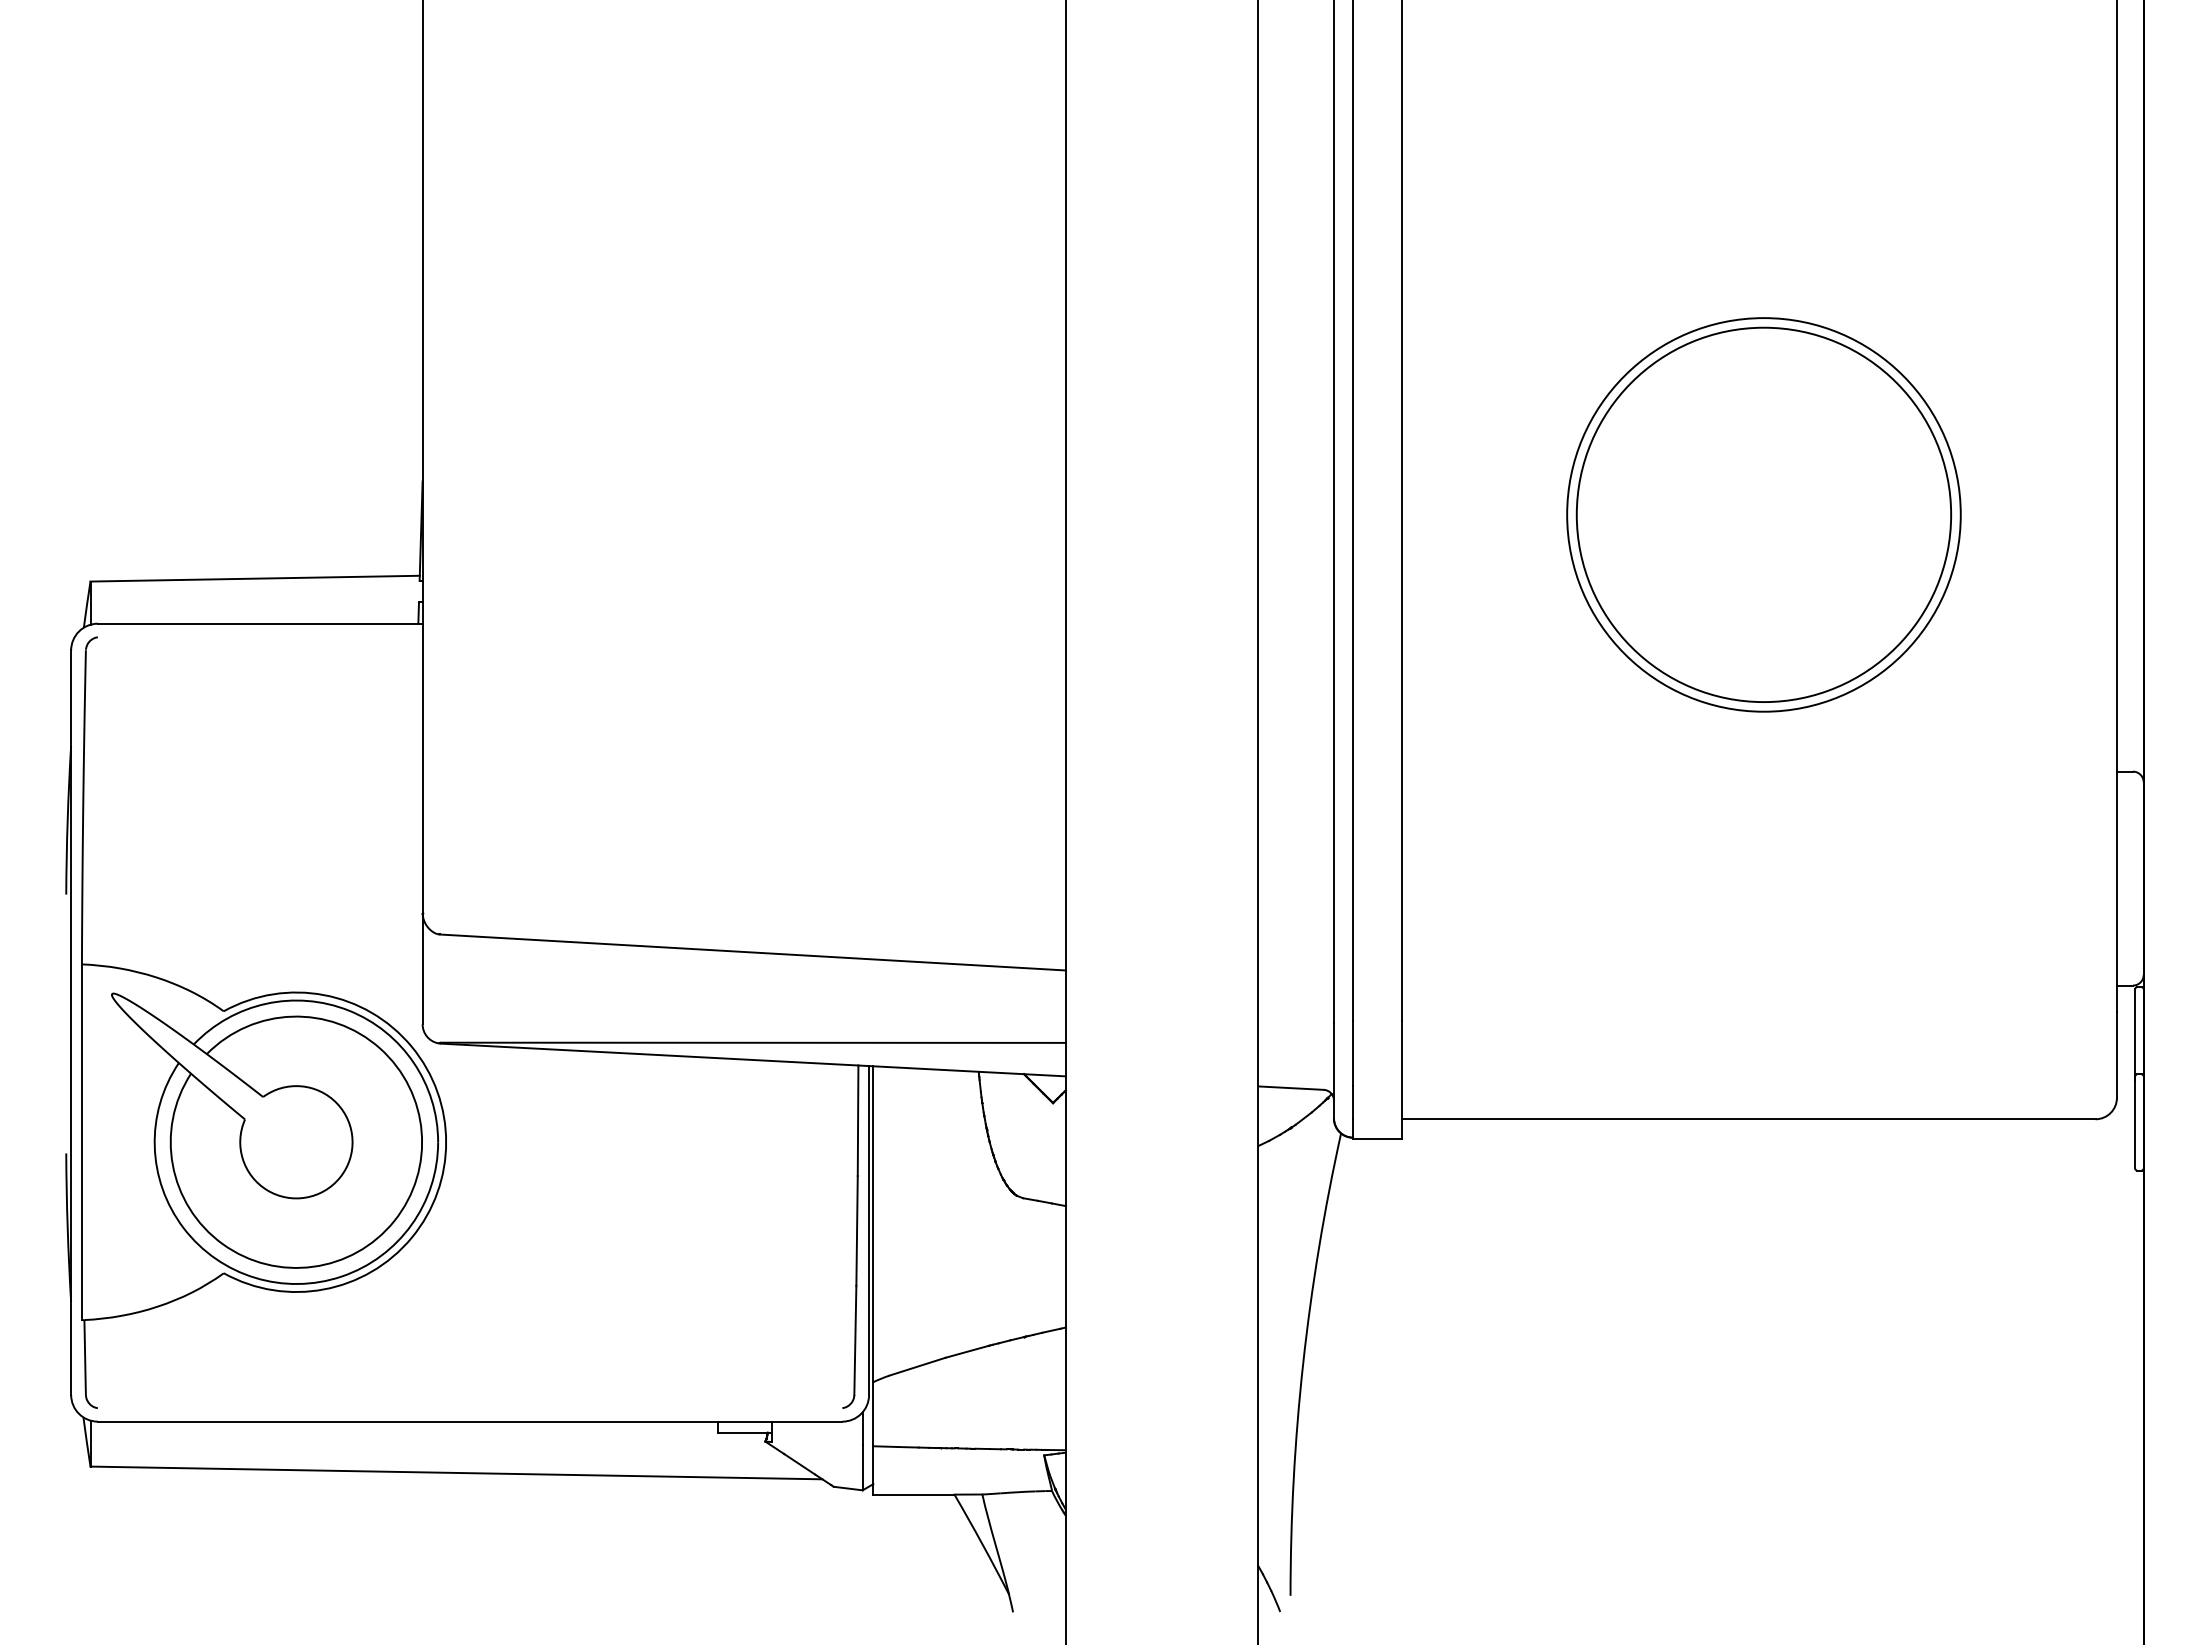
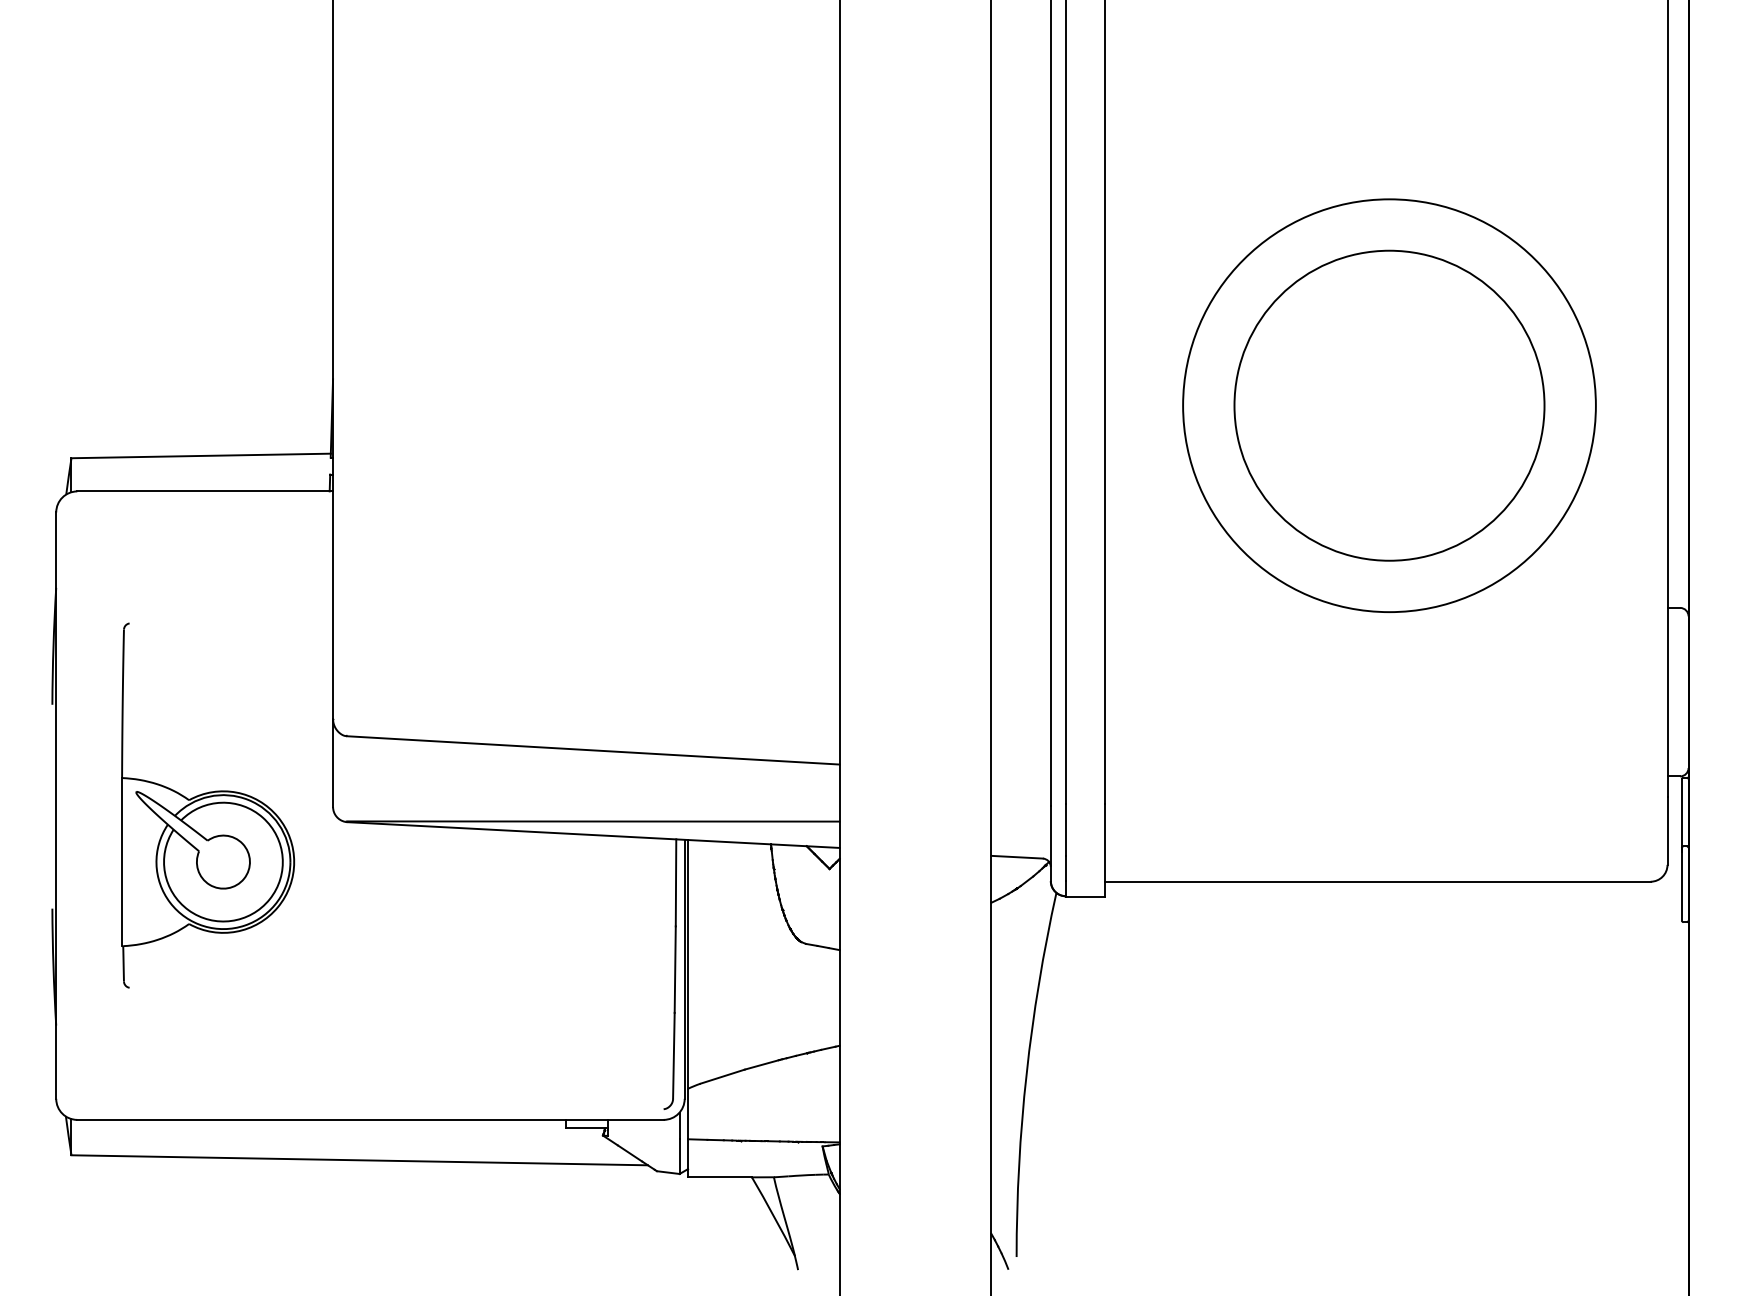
circle: (1763, 514) -> (1389, 405), size x1.4
part: (263, 1022) -> (207, 805), size x0.6

